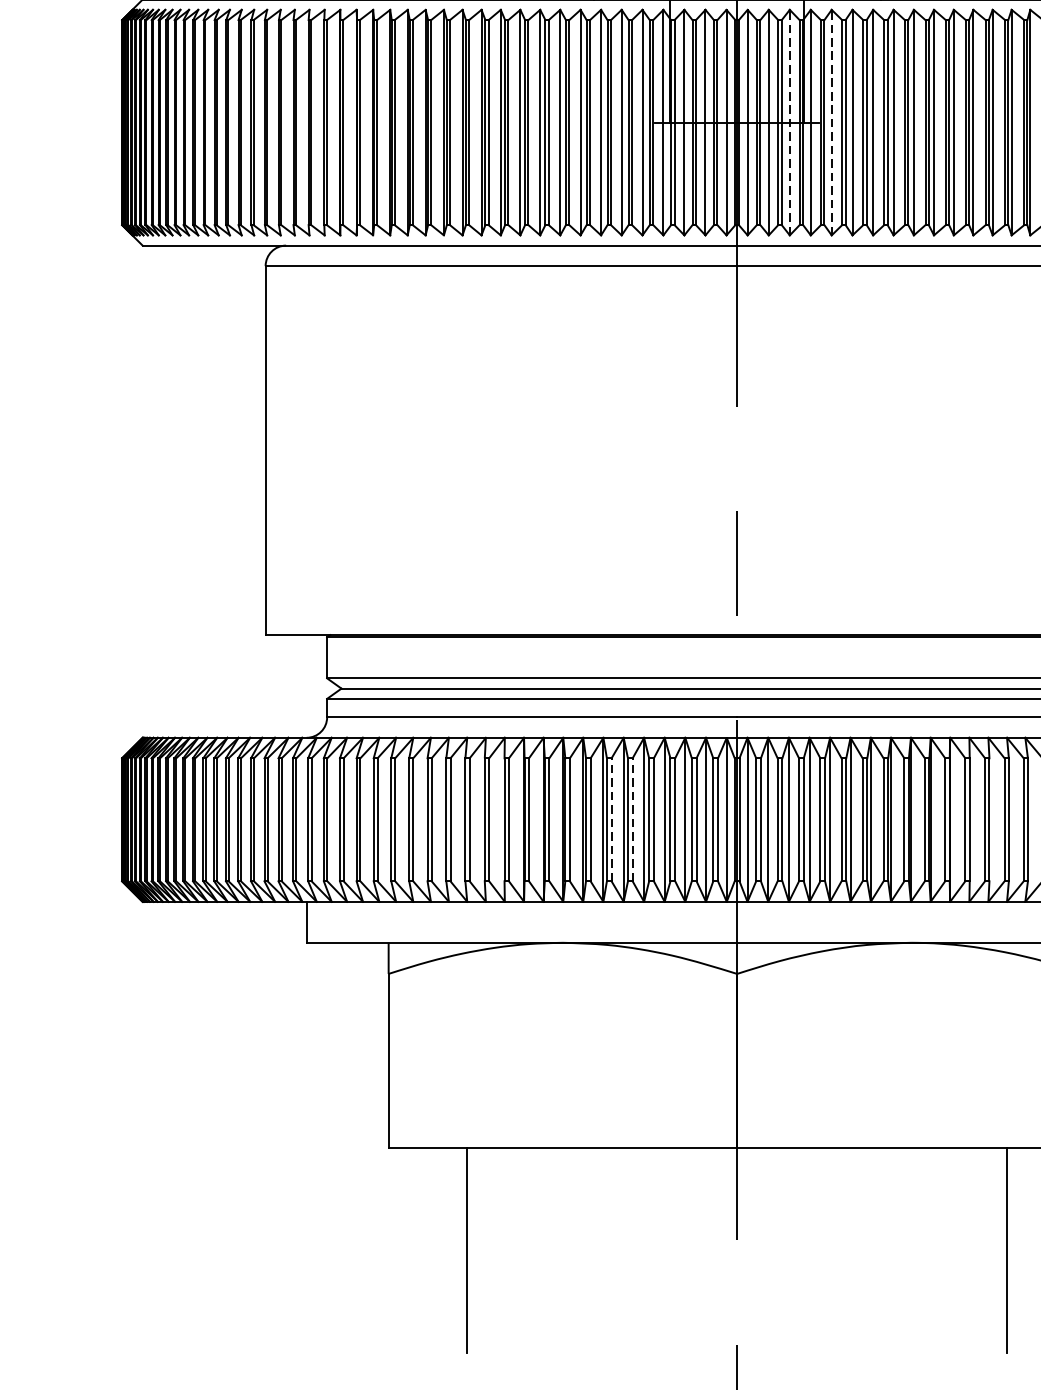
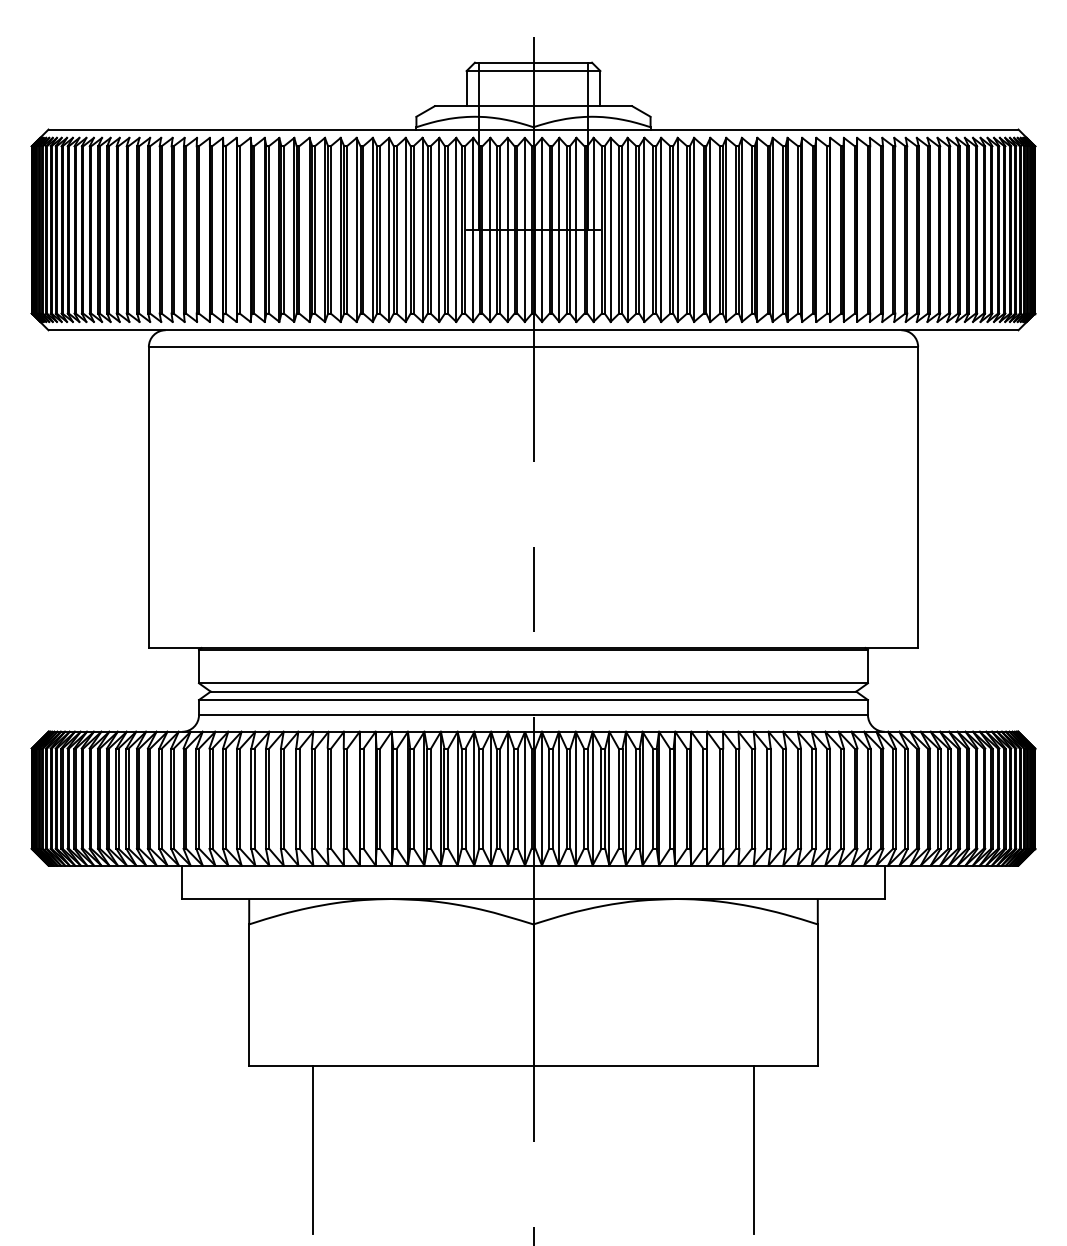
line: (789, 122) -> (576, 229), dashed -> solid
line: (831, 122) -> (610, 229), dashed -> solid
line: (612, 819) -> (431, 798), dashed -> solid
line: (632, 819) -> (448, 798), dashed -> solid

